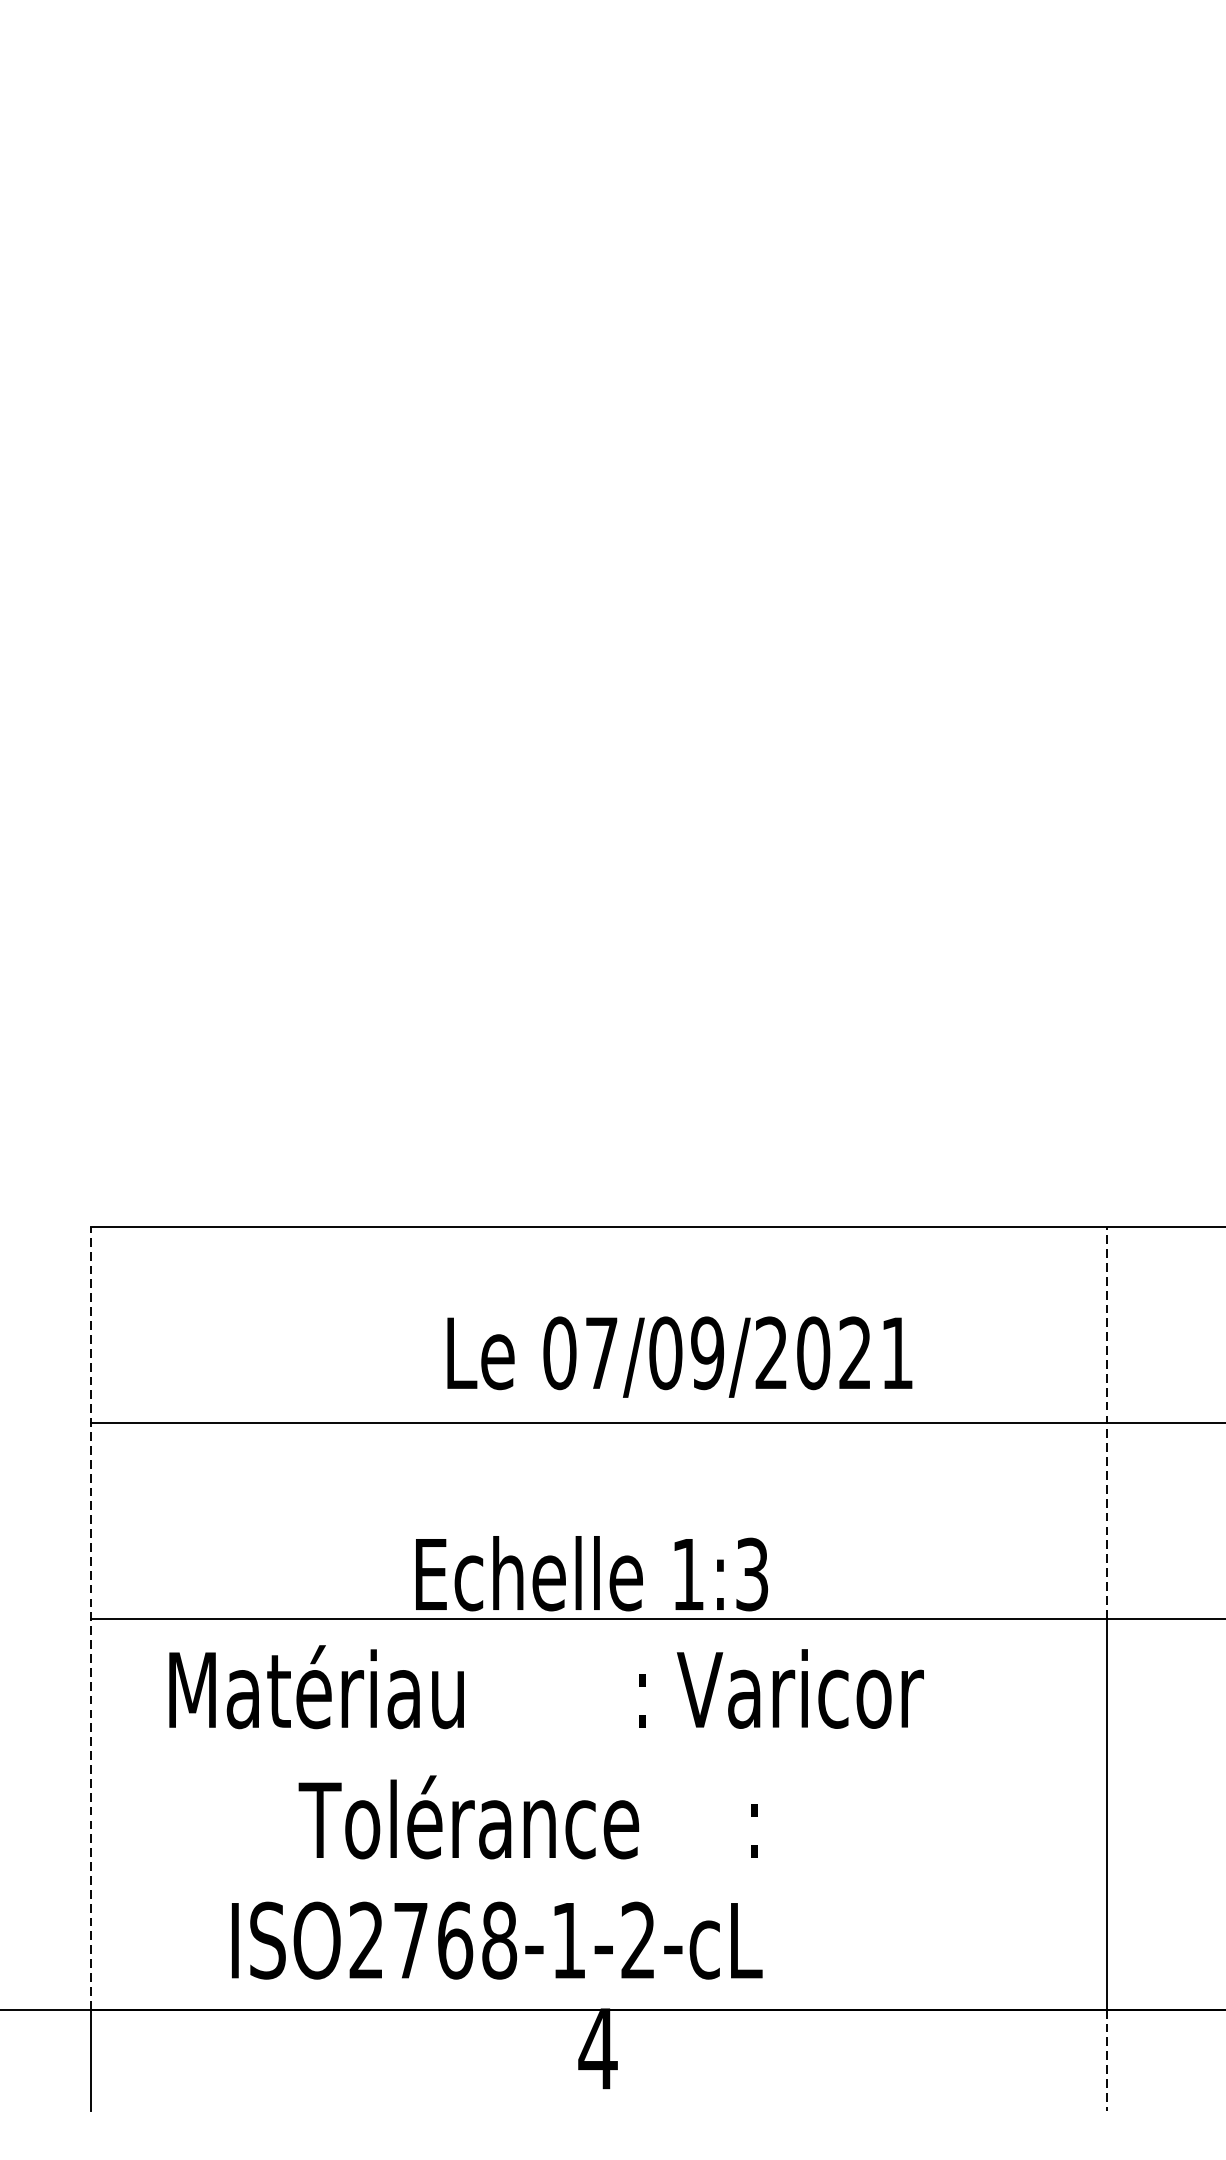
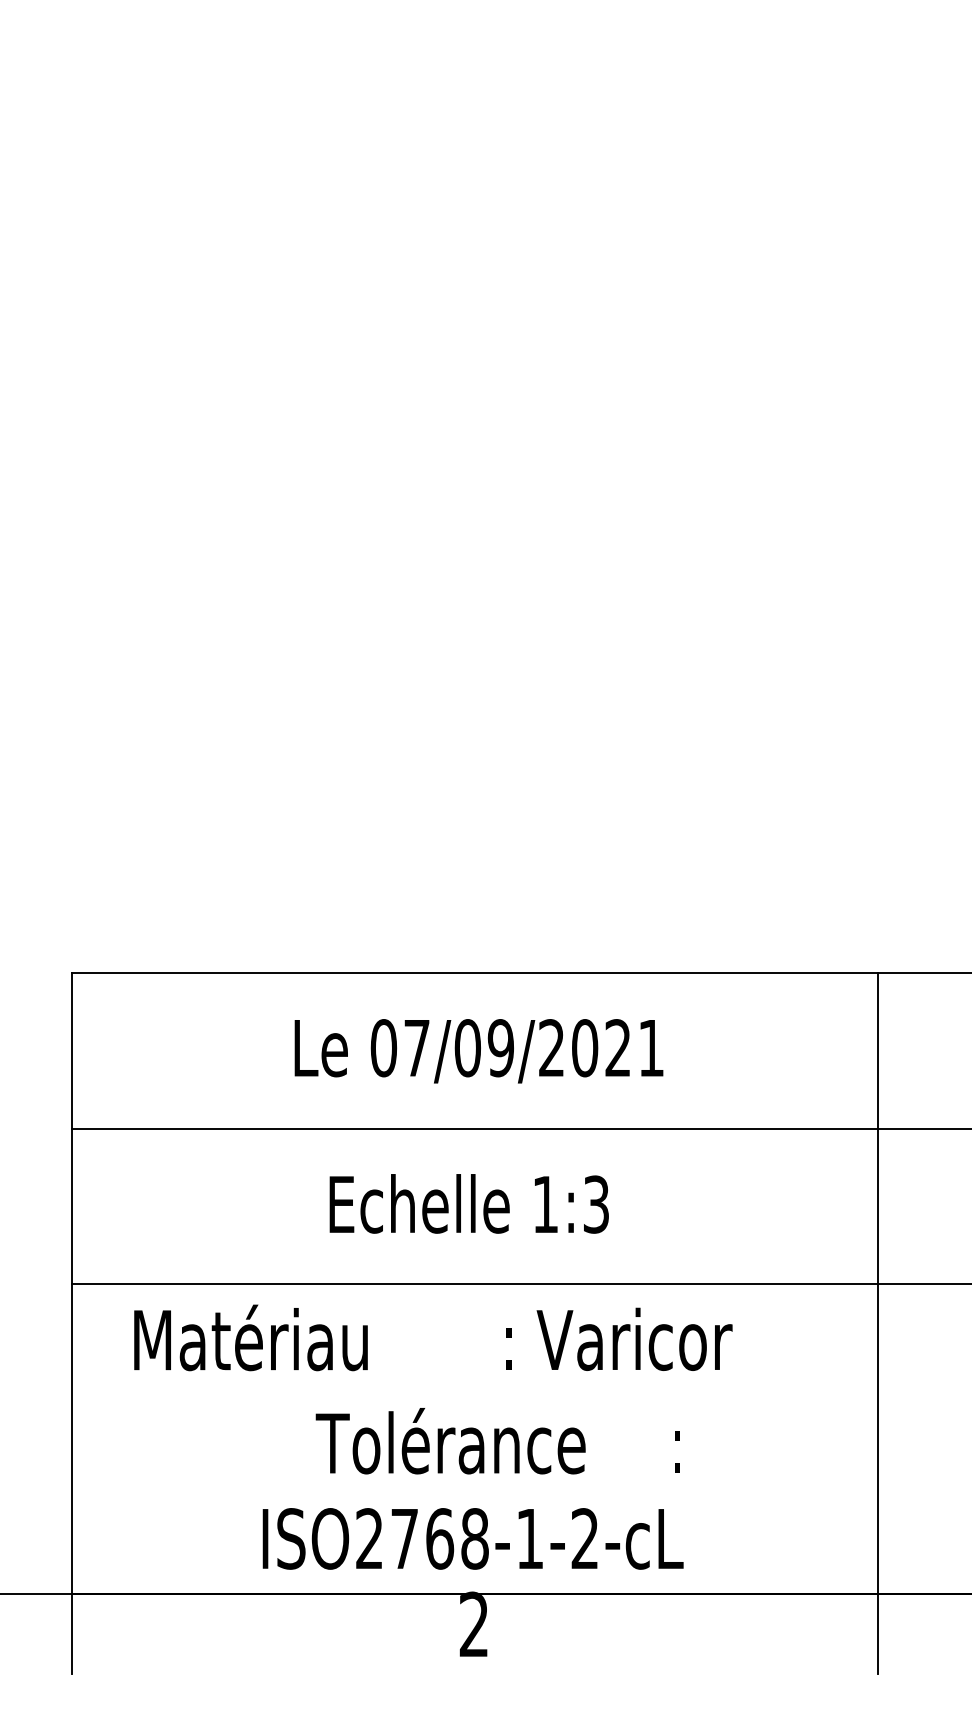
text: (679, 1357) -> (478, 1051), moved
line: (1106, 1421) -> (877, 1127), dashed -> solid
text: (590, 1573) -> (468, 1203), moved
line: (91, 1618) -> (72, 1283), dashed -> solid
text: (496, 1877) -> (472, 1488), moved
text: (597, 2047) -> (473, 1623), 4 -> 2
line: (1106, 2061) -> (877, 1634), dashed -> solid

